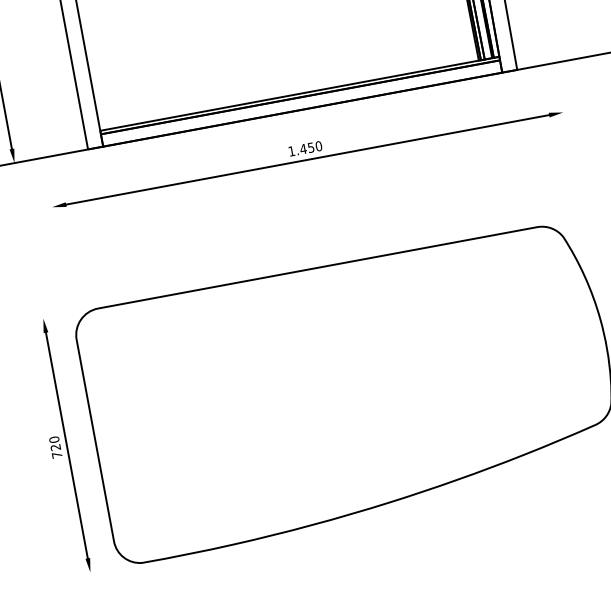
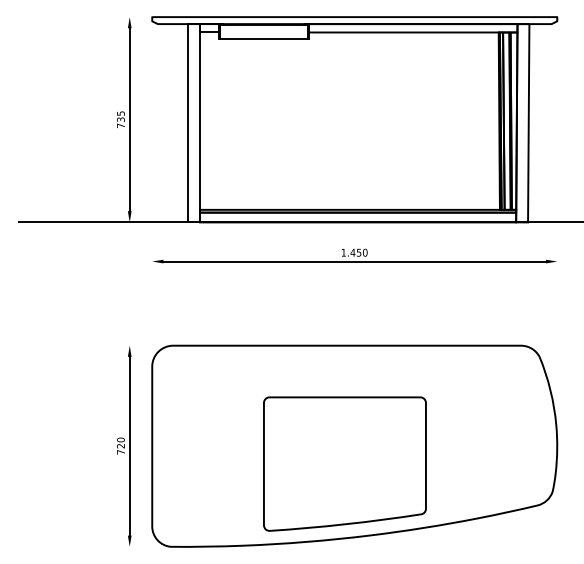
part: (341, 417) -> (344, 463), added

